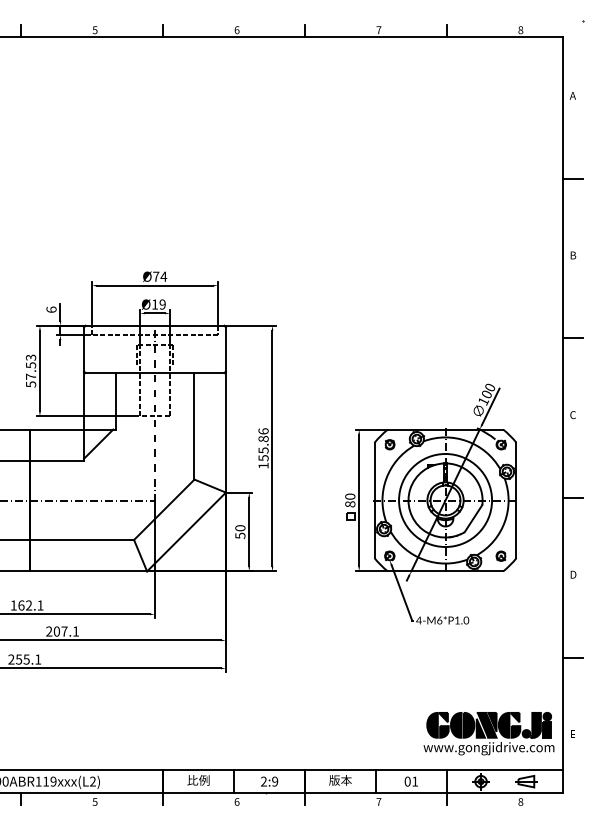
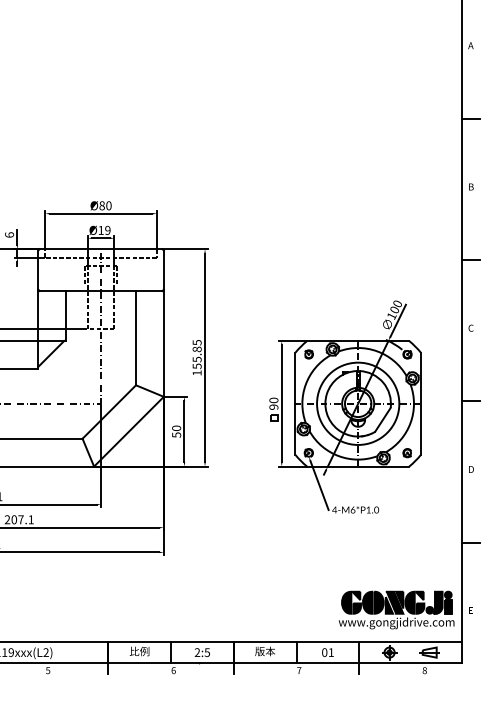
text: (160, 276) -> (105, 205), Ø74 -> Ø80
text: (263, 431) -> (197, 342), 155.86 -> 155.85
text: (350, 504) -> (274, 407), 80 -> 90
text: (275, 781) -> (207, 652), 2:9 -> 2:5

